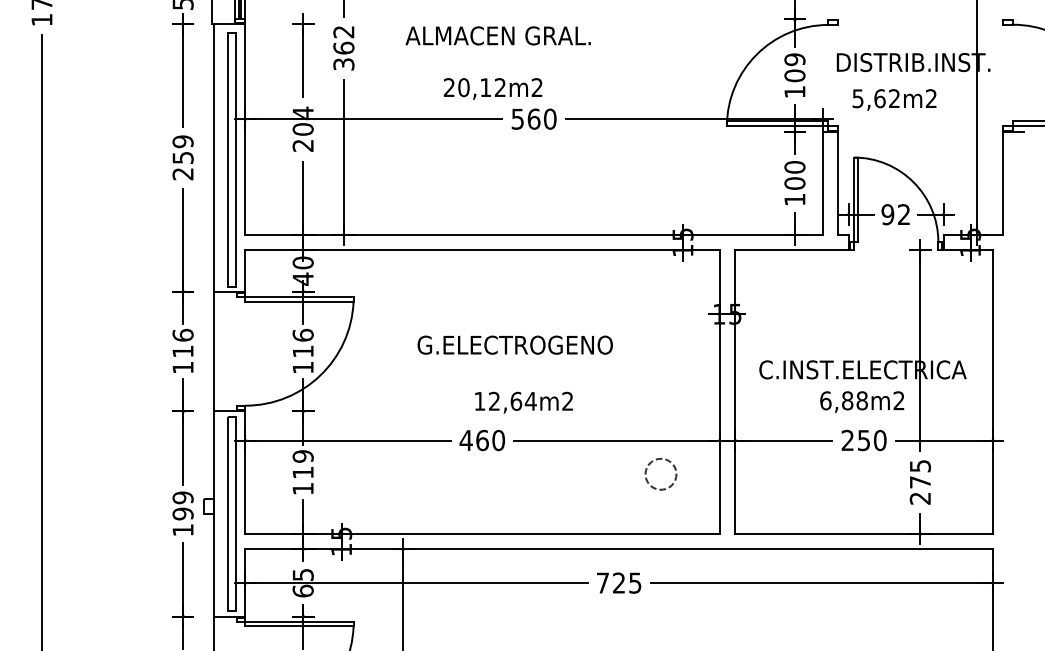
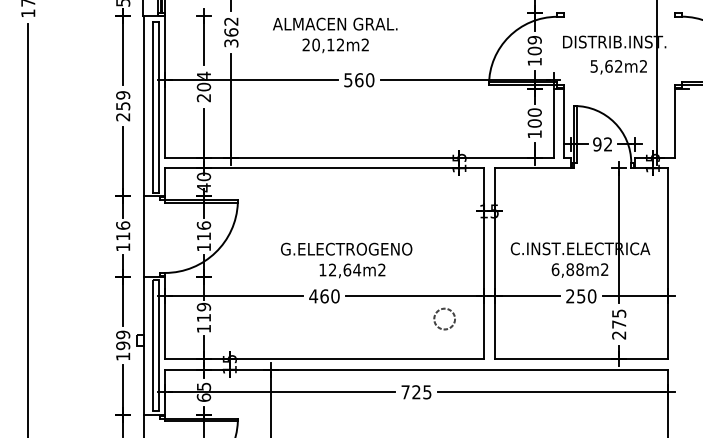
text: (492, 88) -> (335, 45), moved
text: (894, 100) -> (618, 67), moved
text: (515, 344) -> (346, 248), moved

